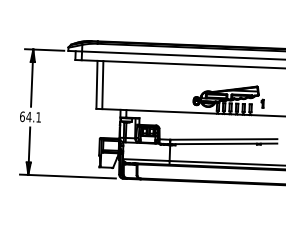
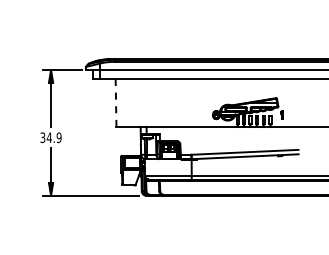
line: (97, 84) -> (116, 102), solid -> dashed
line: (102, 84) -> (121, 102), removed
text: (30, 116) -> (50, 137), 64.1 -> 34.9

